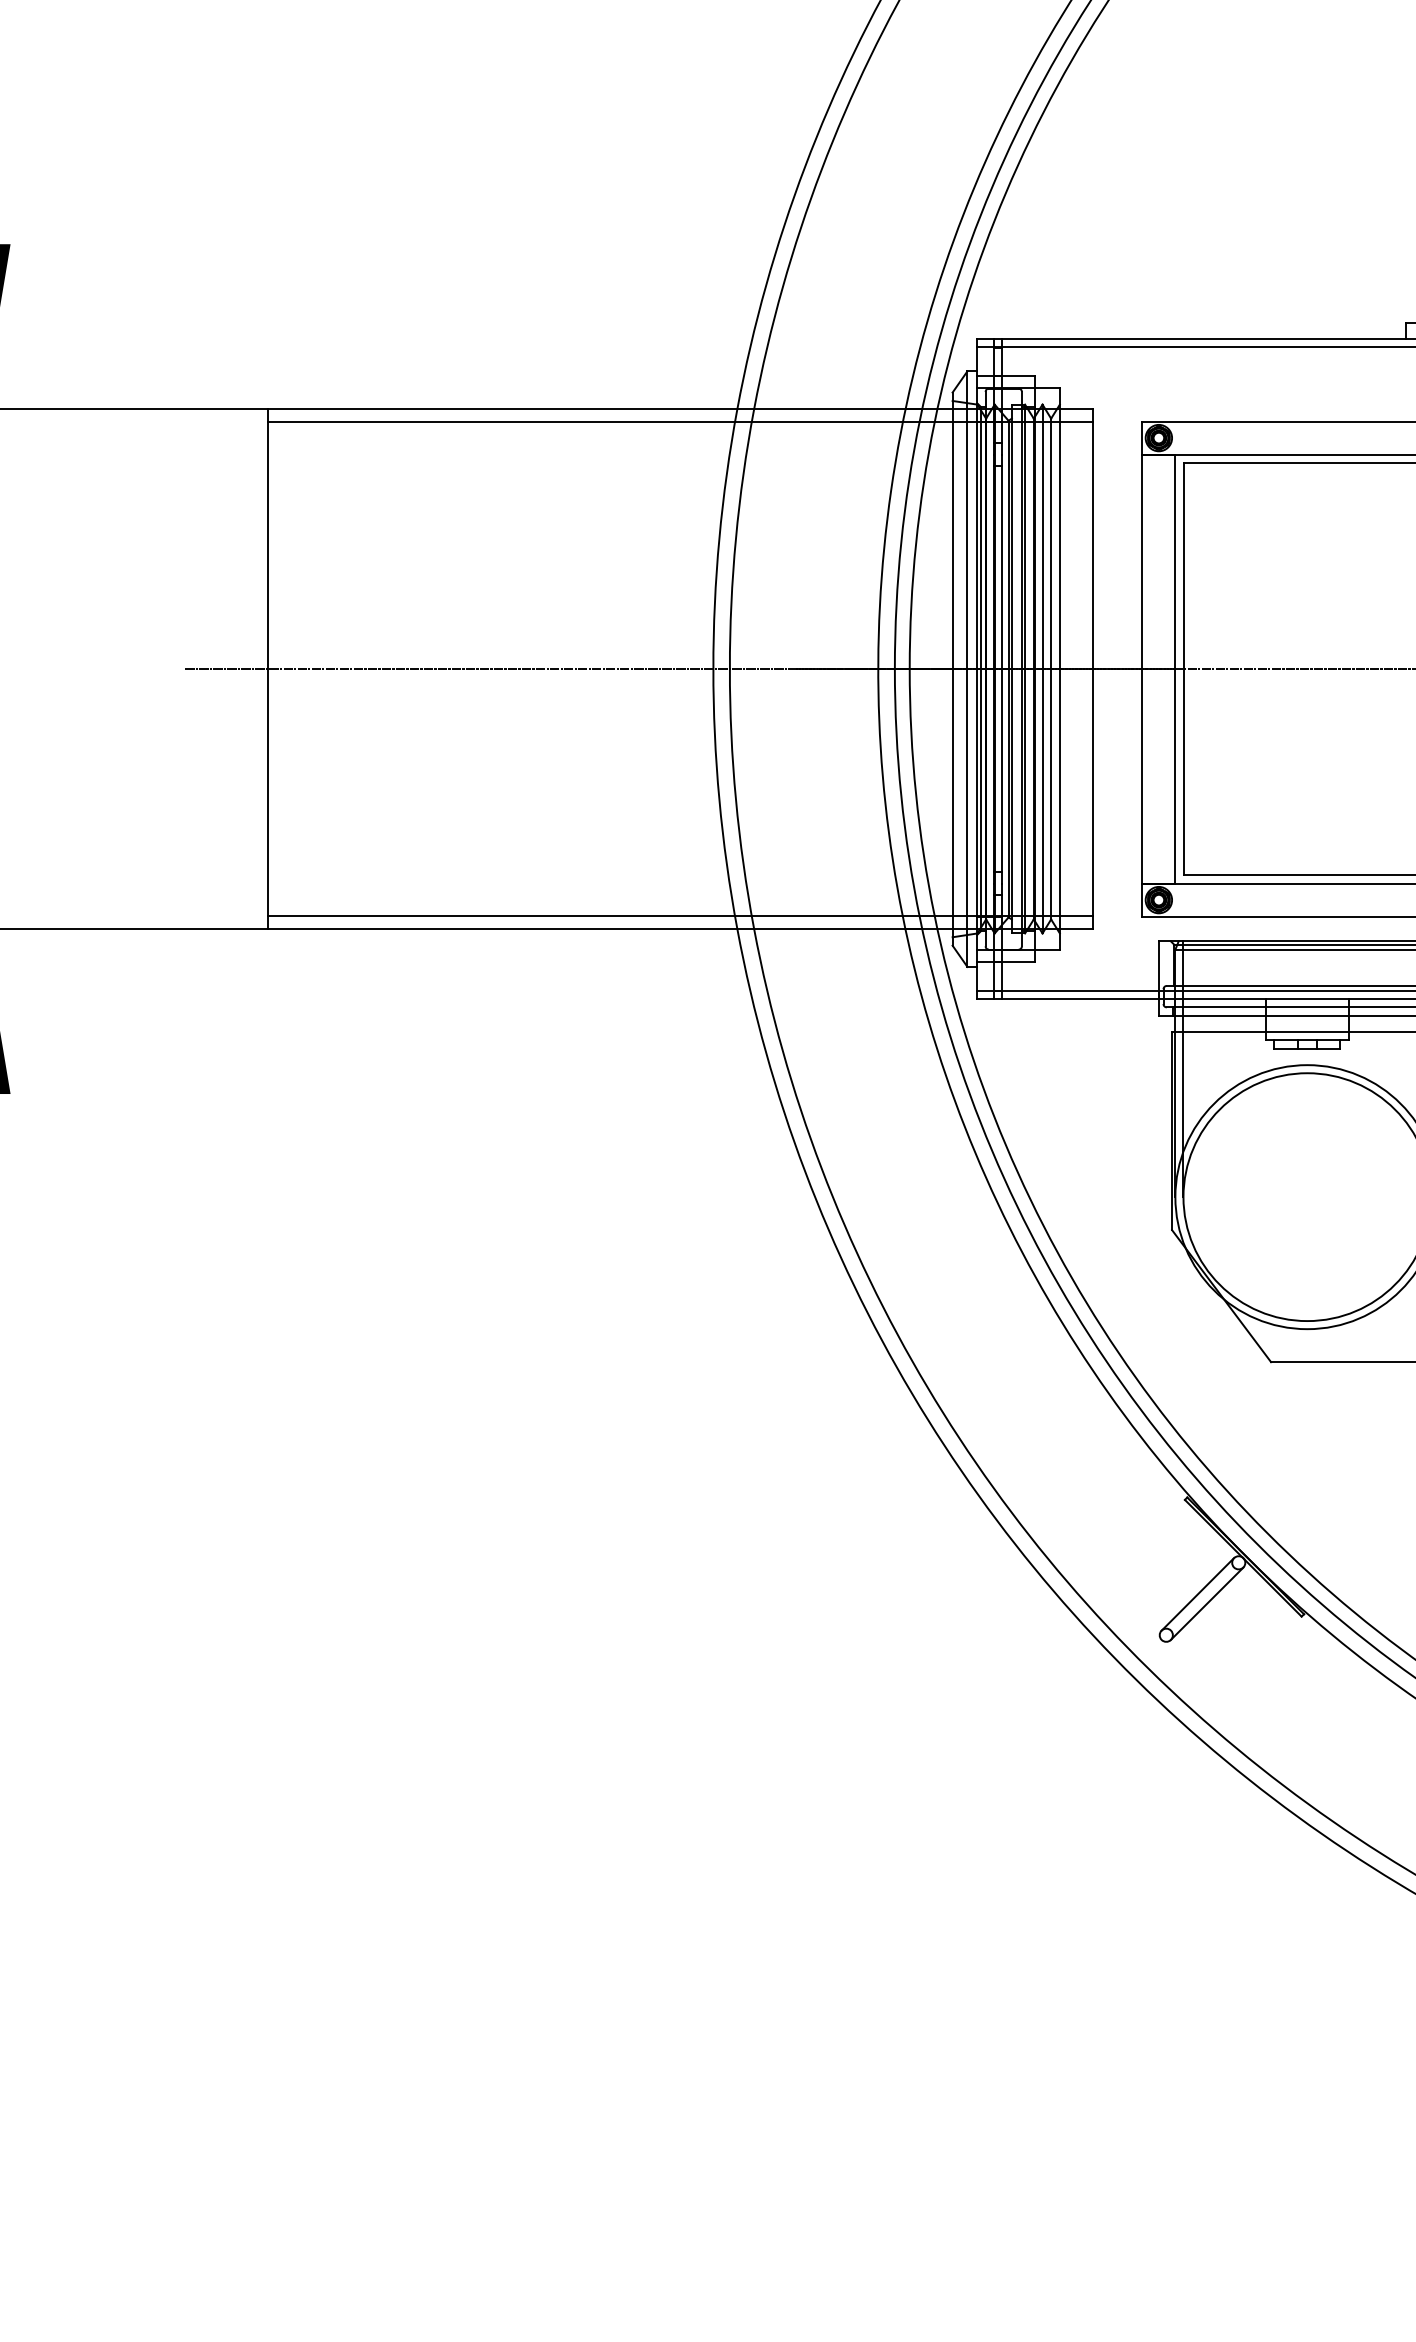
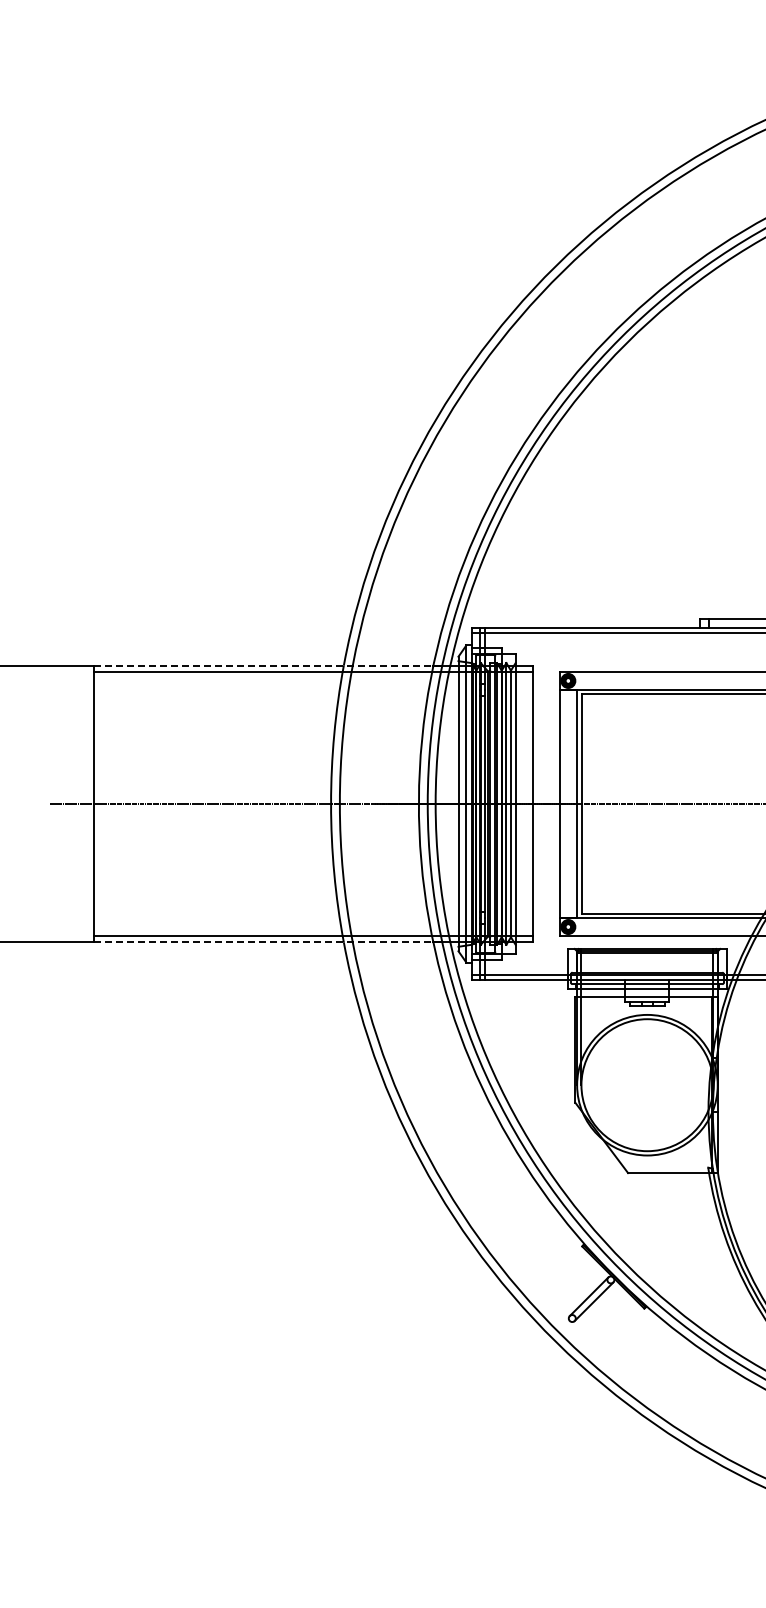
line: (586, 409) -> (263, 665), solid -> dashed
line: (586, 929) -> (263, 942), solid -> dashed

